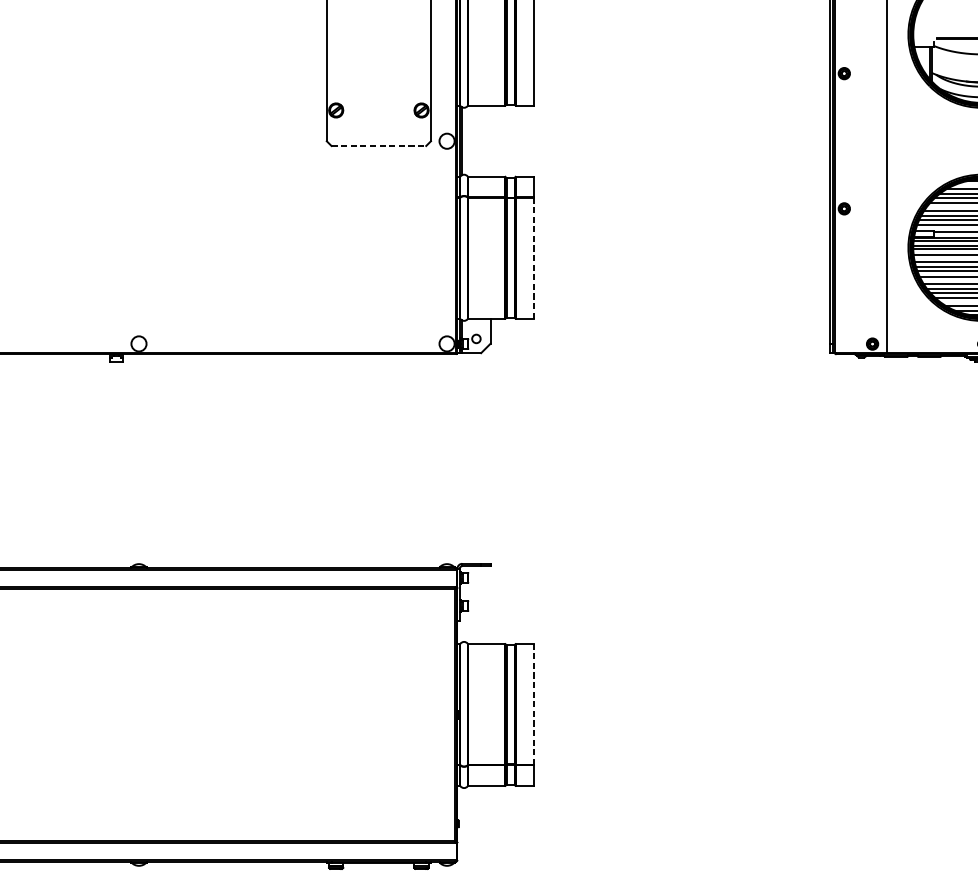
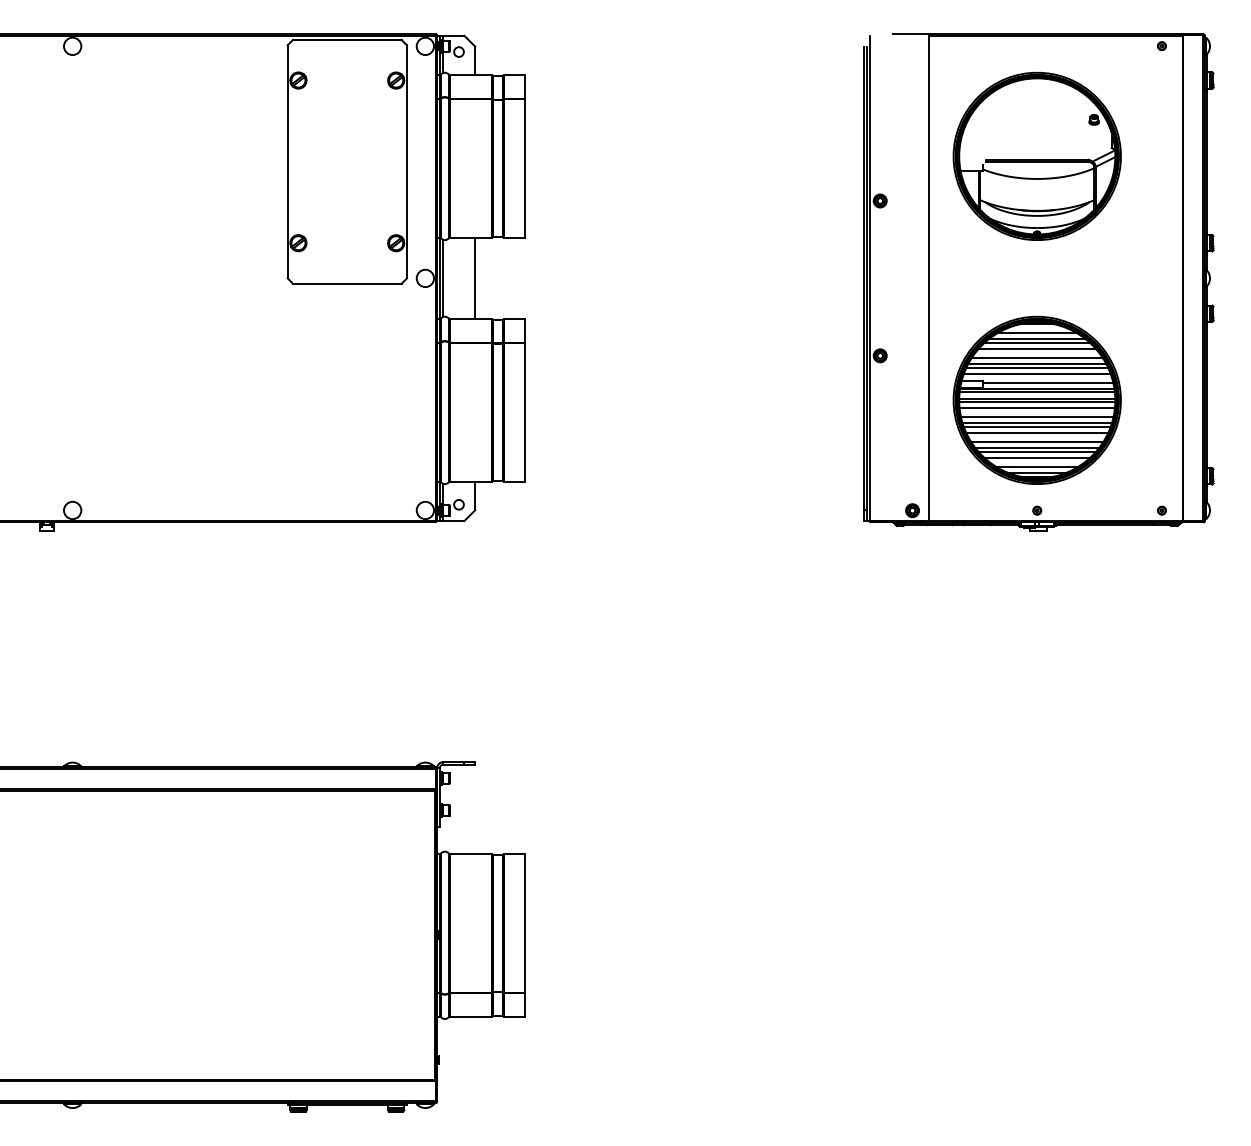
line: (490, 141) -> (475, 278), added
line: (379, 145) -> (347, 283), dashed -> solid
line: (534, 257) -> (525, 411), dashed -> solid
line: (534, 703) -> (525, 922), dashed -> solid

